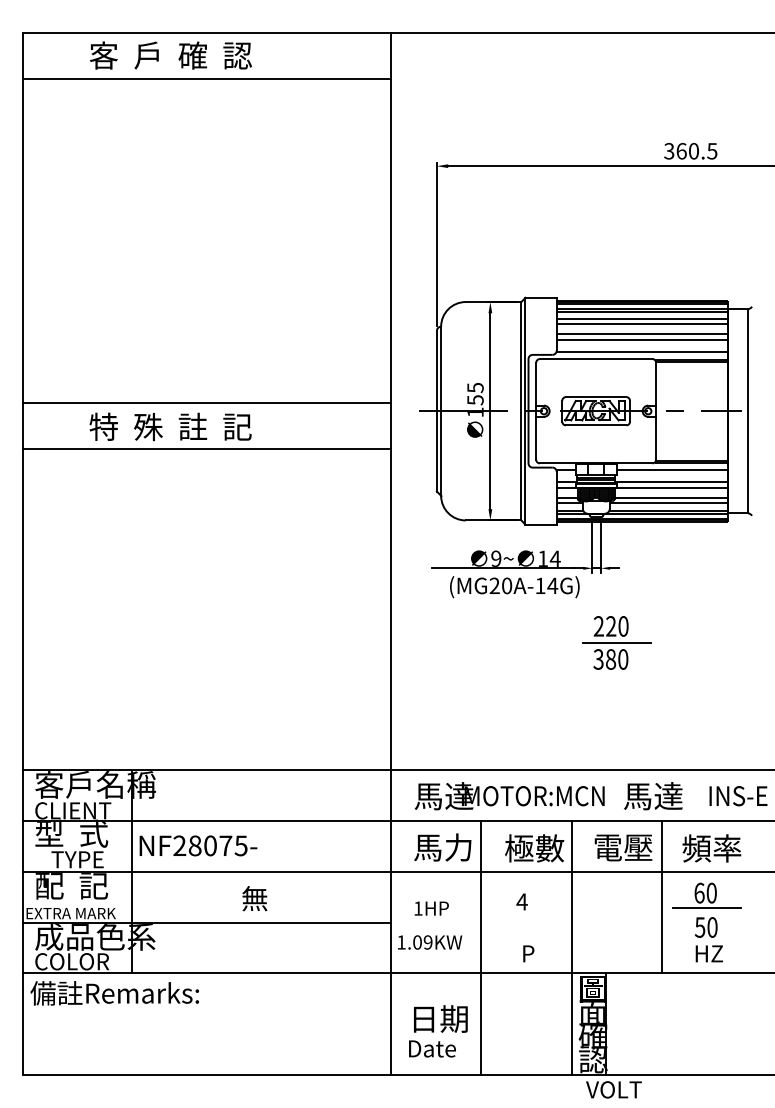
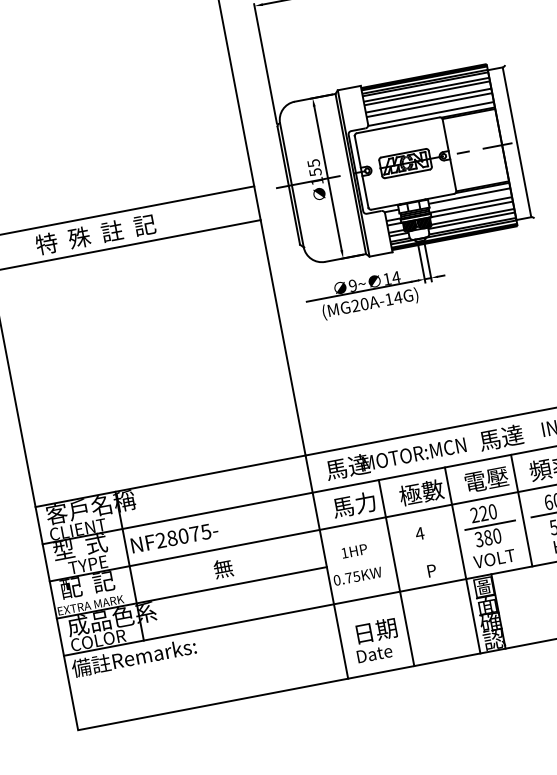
part: (616, 642) -> (489, 524), moved
text: (414, 942) -> (346, 578), 1.09KW -> 0.75KW
text: (613, 1089) -> (494, 558), moved

